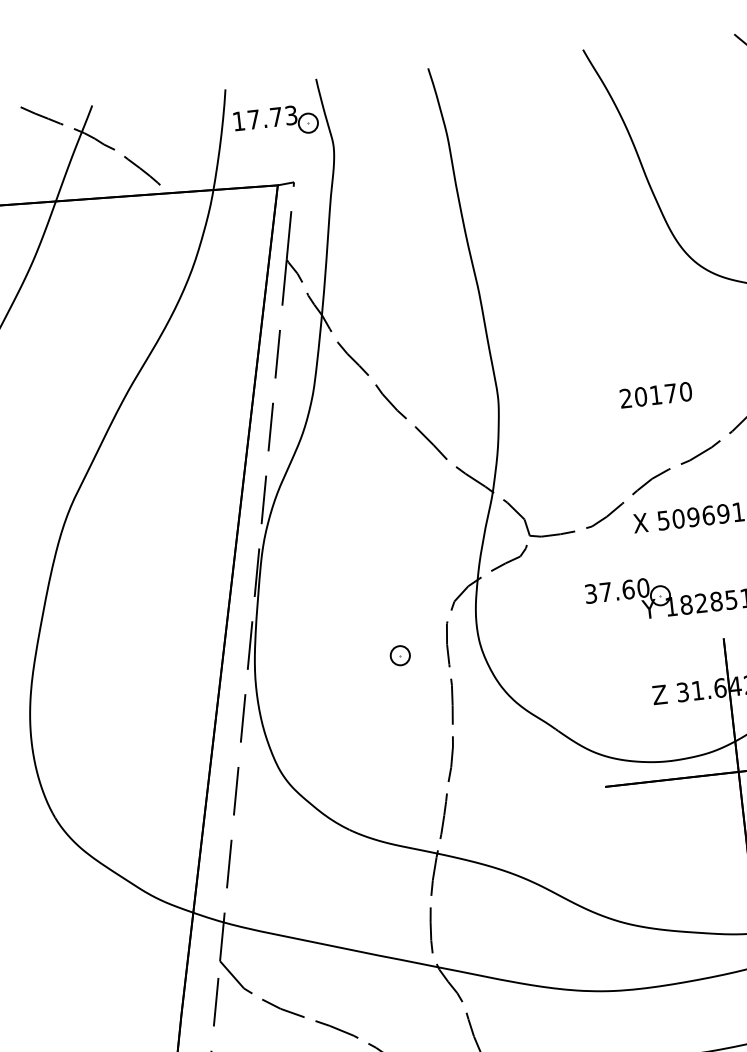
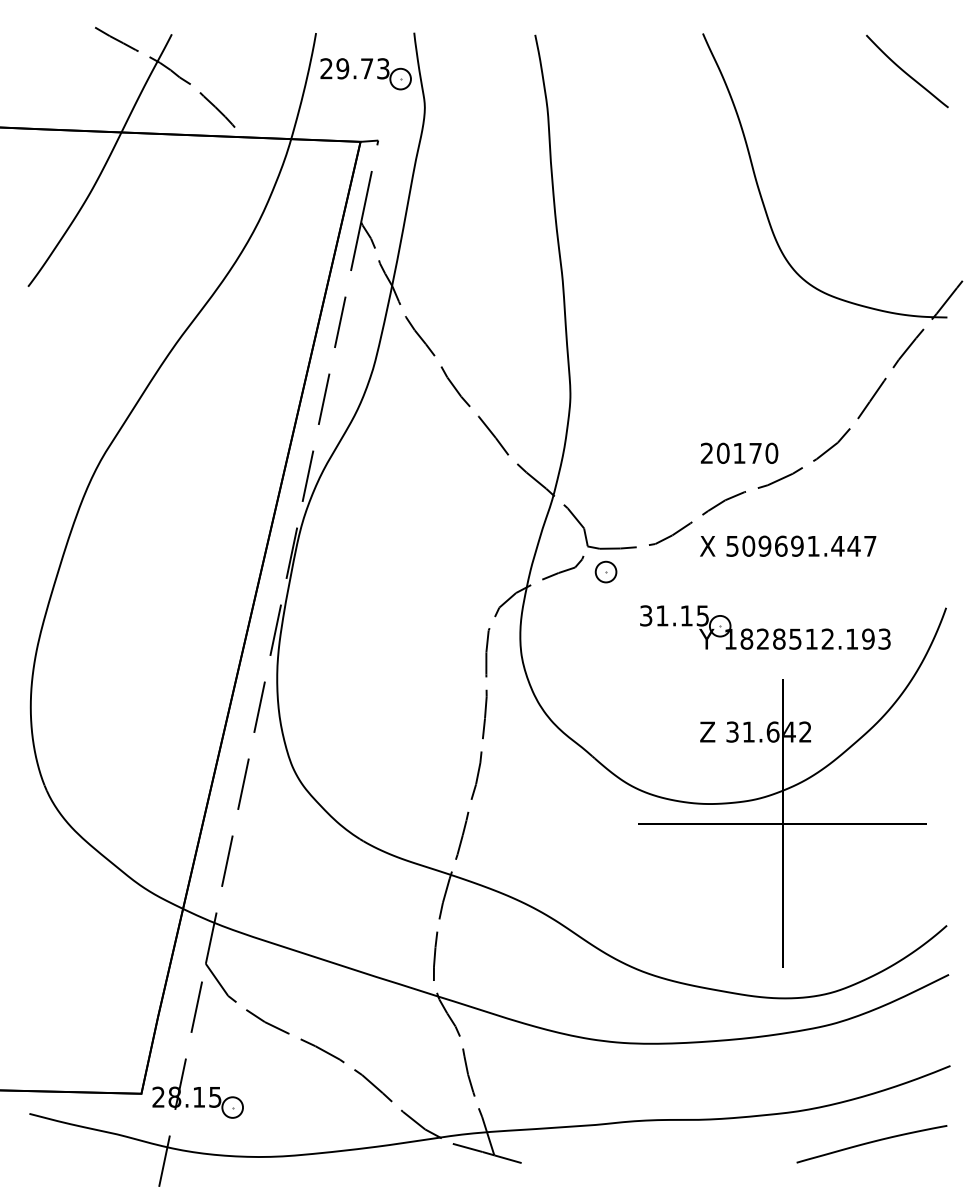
text: (246, 120) -> (334, 68), 17.73 -> 29.73
text: (655, 394) -> (739, 452), moved
text: (624, 589) -> (682, 615), 37.60 -> 31.15
part: (399, 655) -> (605, 571), moved

